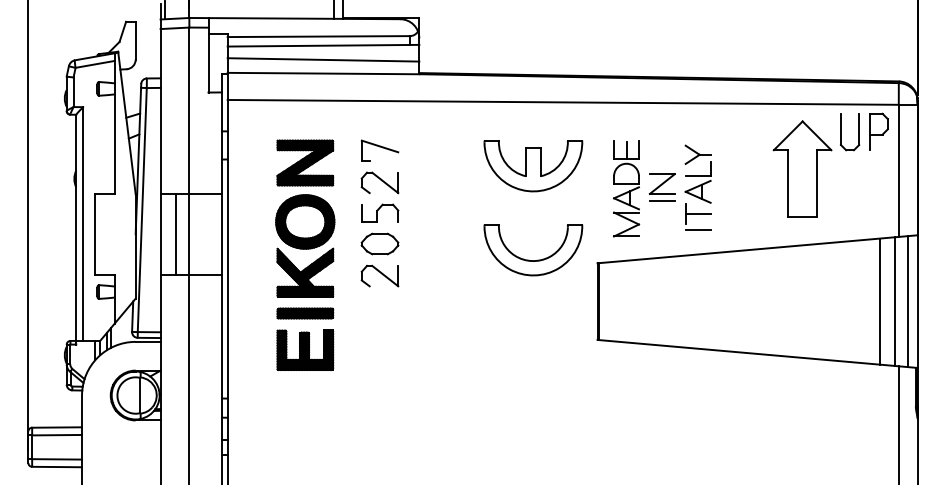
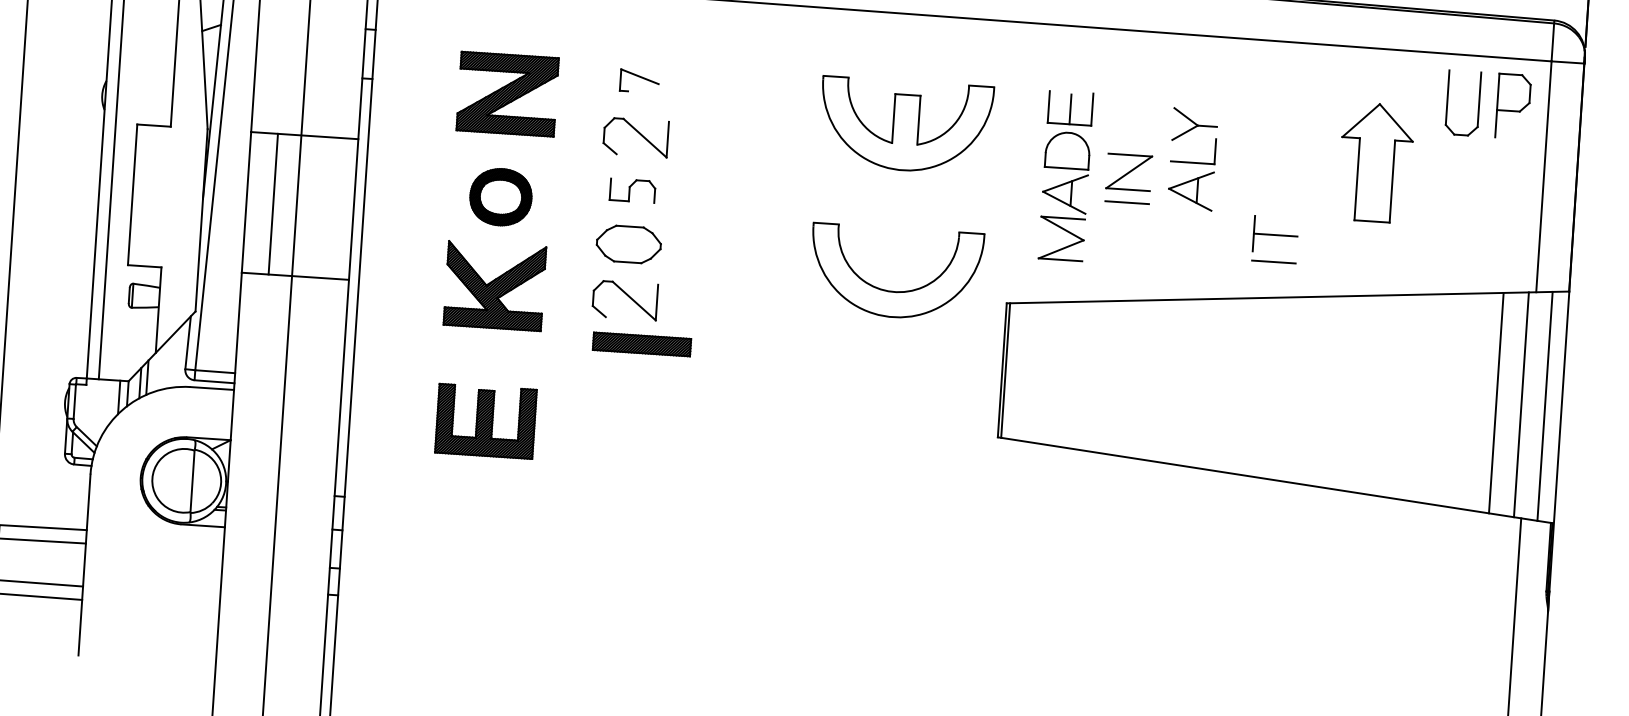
part: (379, 150) -> (638, 80), size x0.6
part: (802, 168) -> (1375, 161), size x0.7
part: (380, 212) -> (633, 189), size x0.7
part: (698, 216) -> (1275, 239), moved
part: (305, 221) -> (501, 196), size x0.6
part: (305, 313) -> (642, 344), moved

